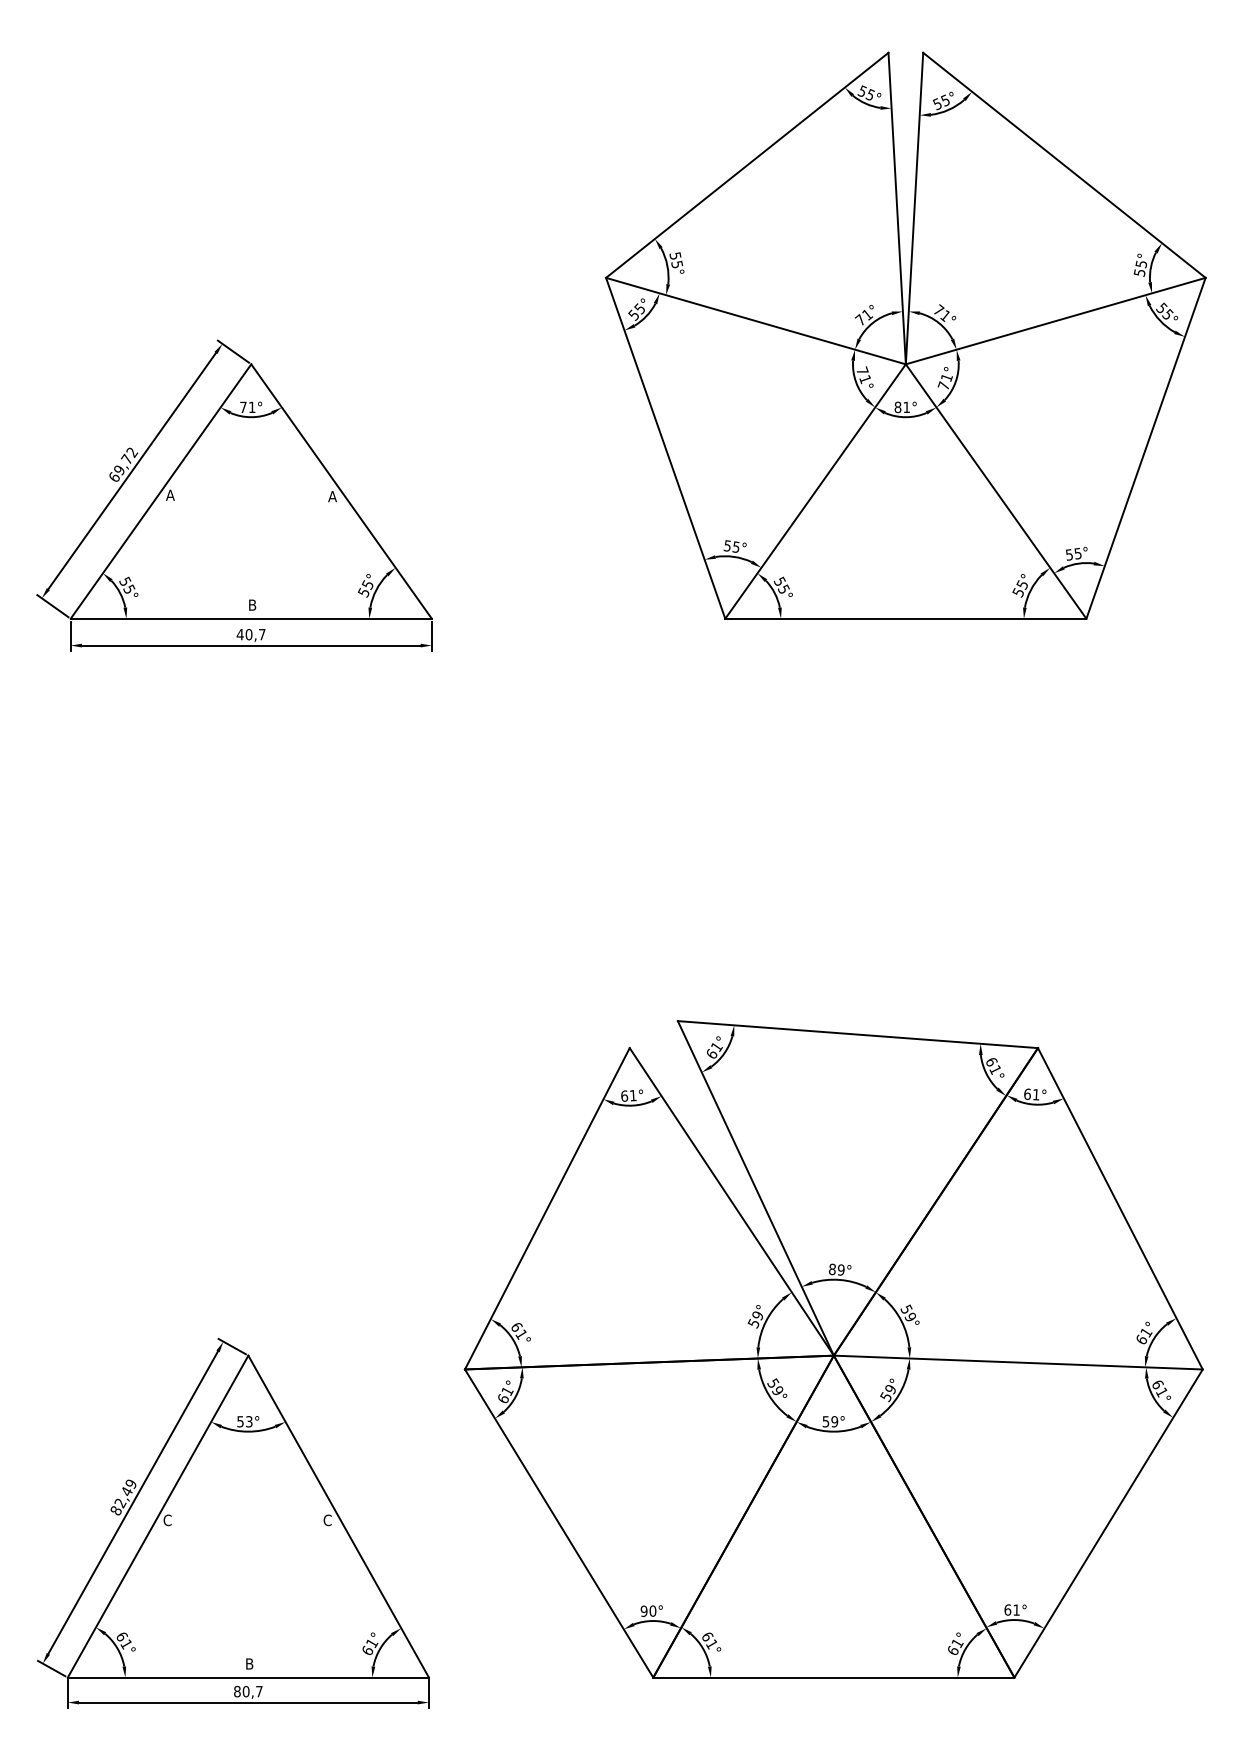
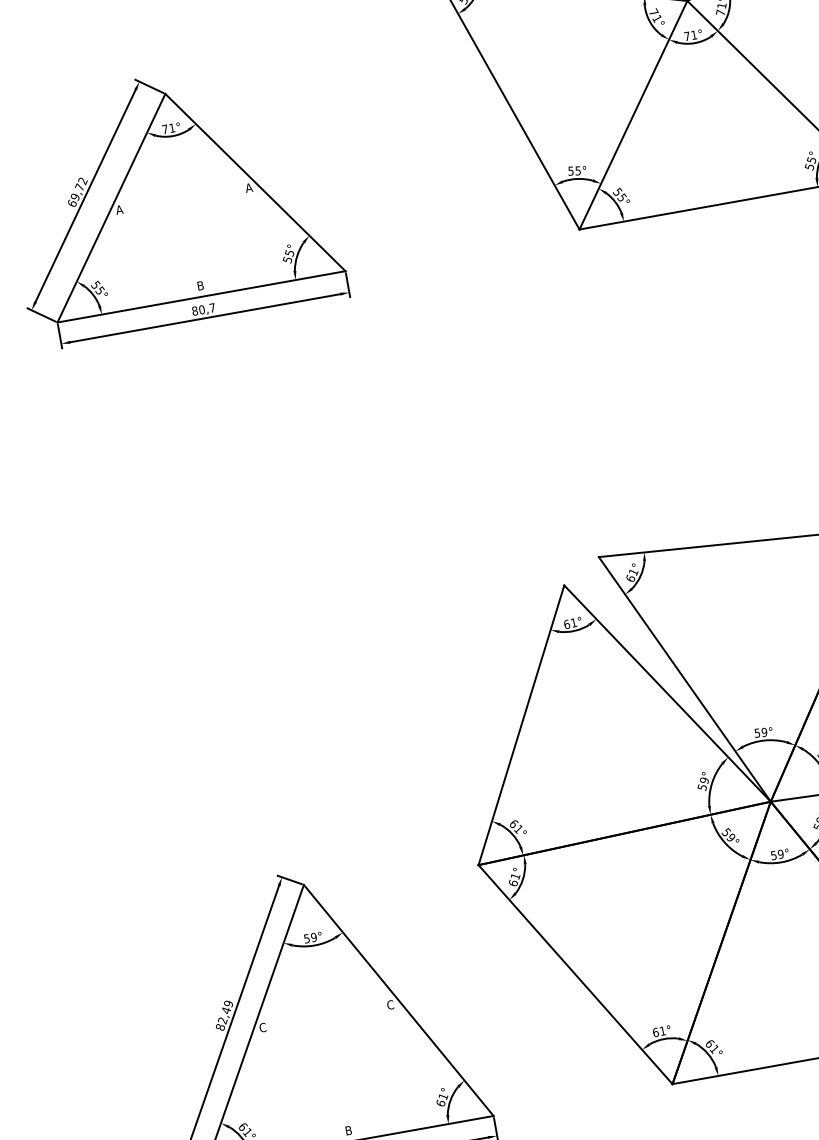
text: (897, 407) -> (686, 36), 81° -> 71°
text: (239, 634) -> (194, 311), 40,7 -> 80,7
text: (831, 1269) -> (756, 733), 89° -> 59°
text: (248, 1421) -> (313, 937), 53° -> 59°
text: (648, 1610) -> (659, 1031), 90° -> 61°

